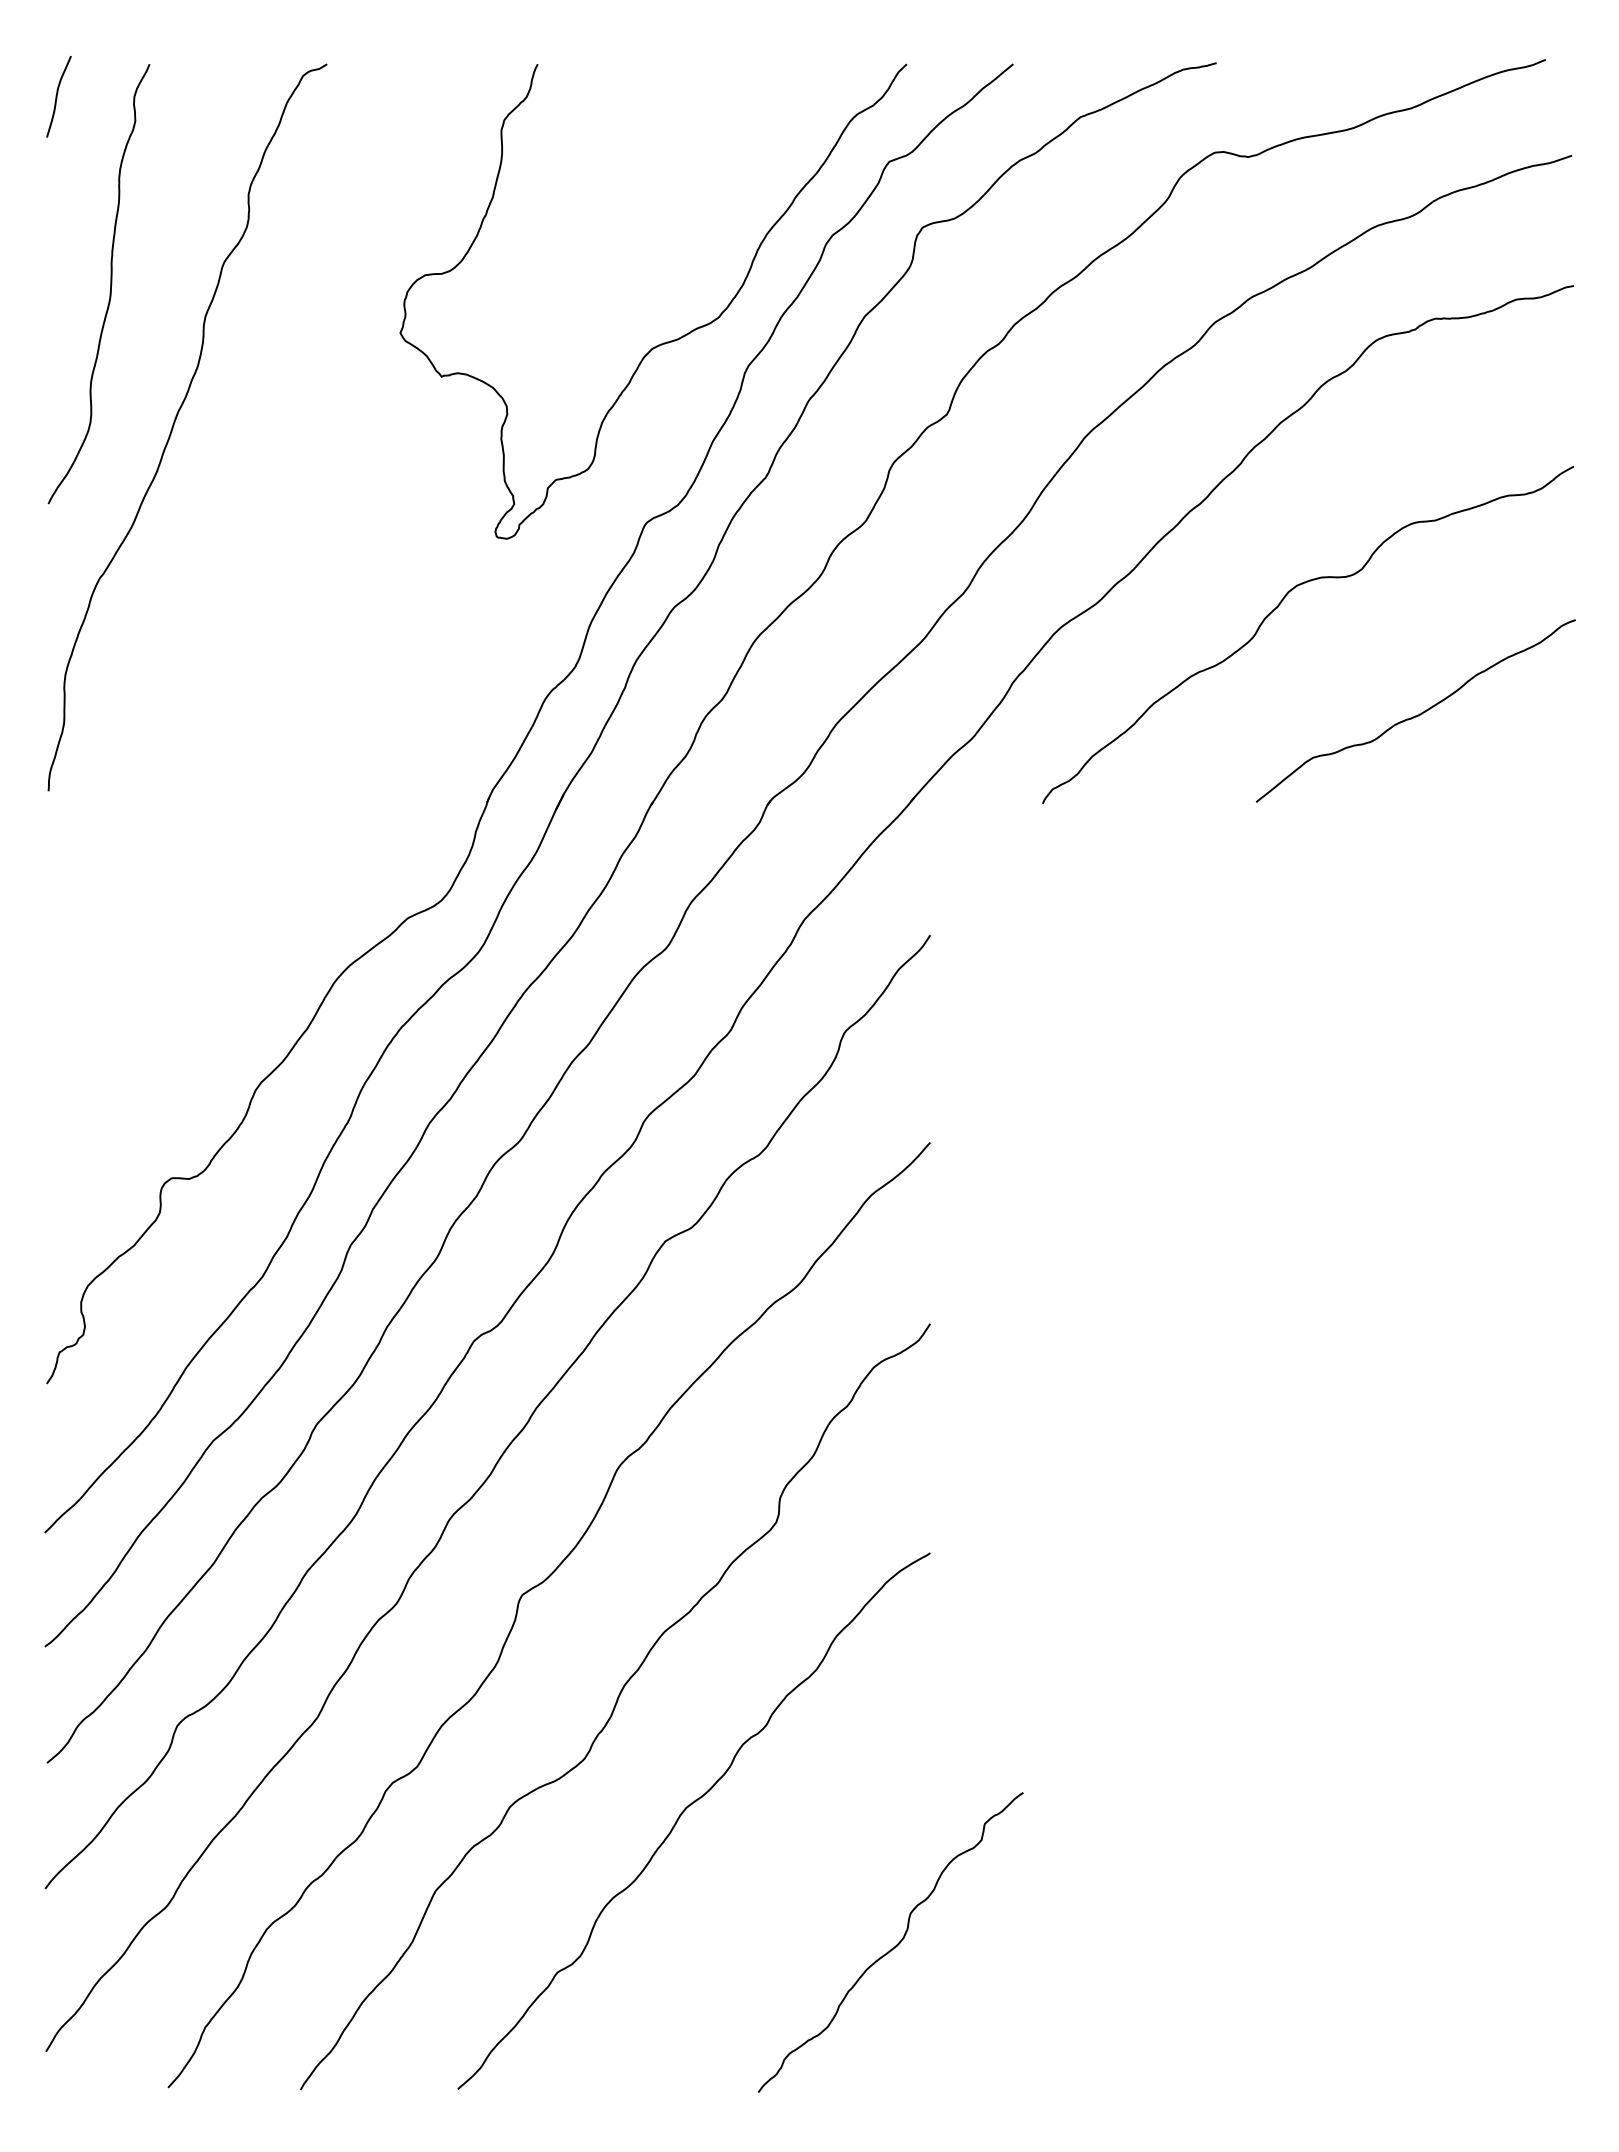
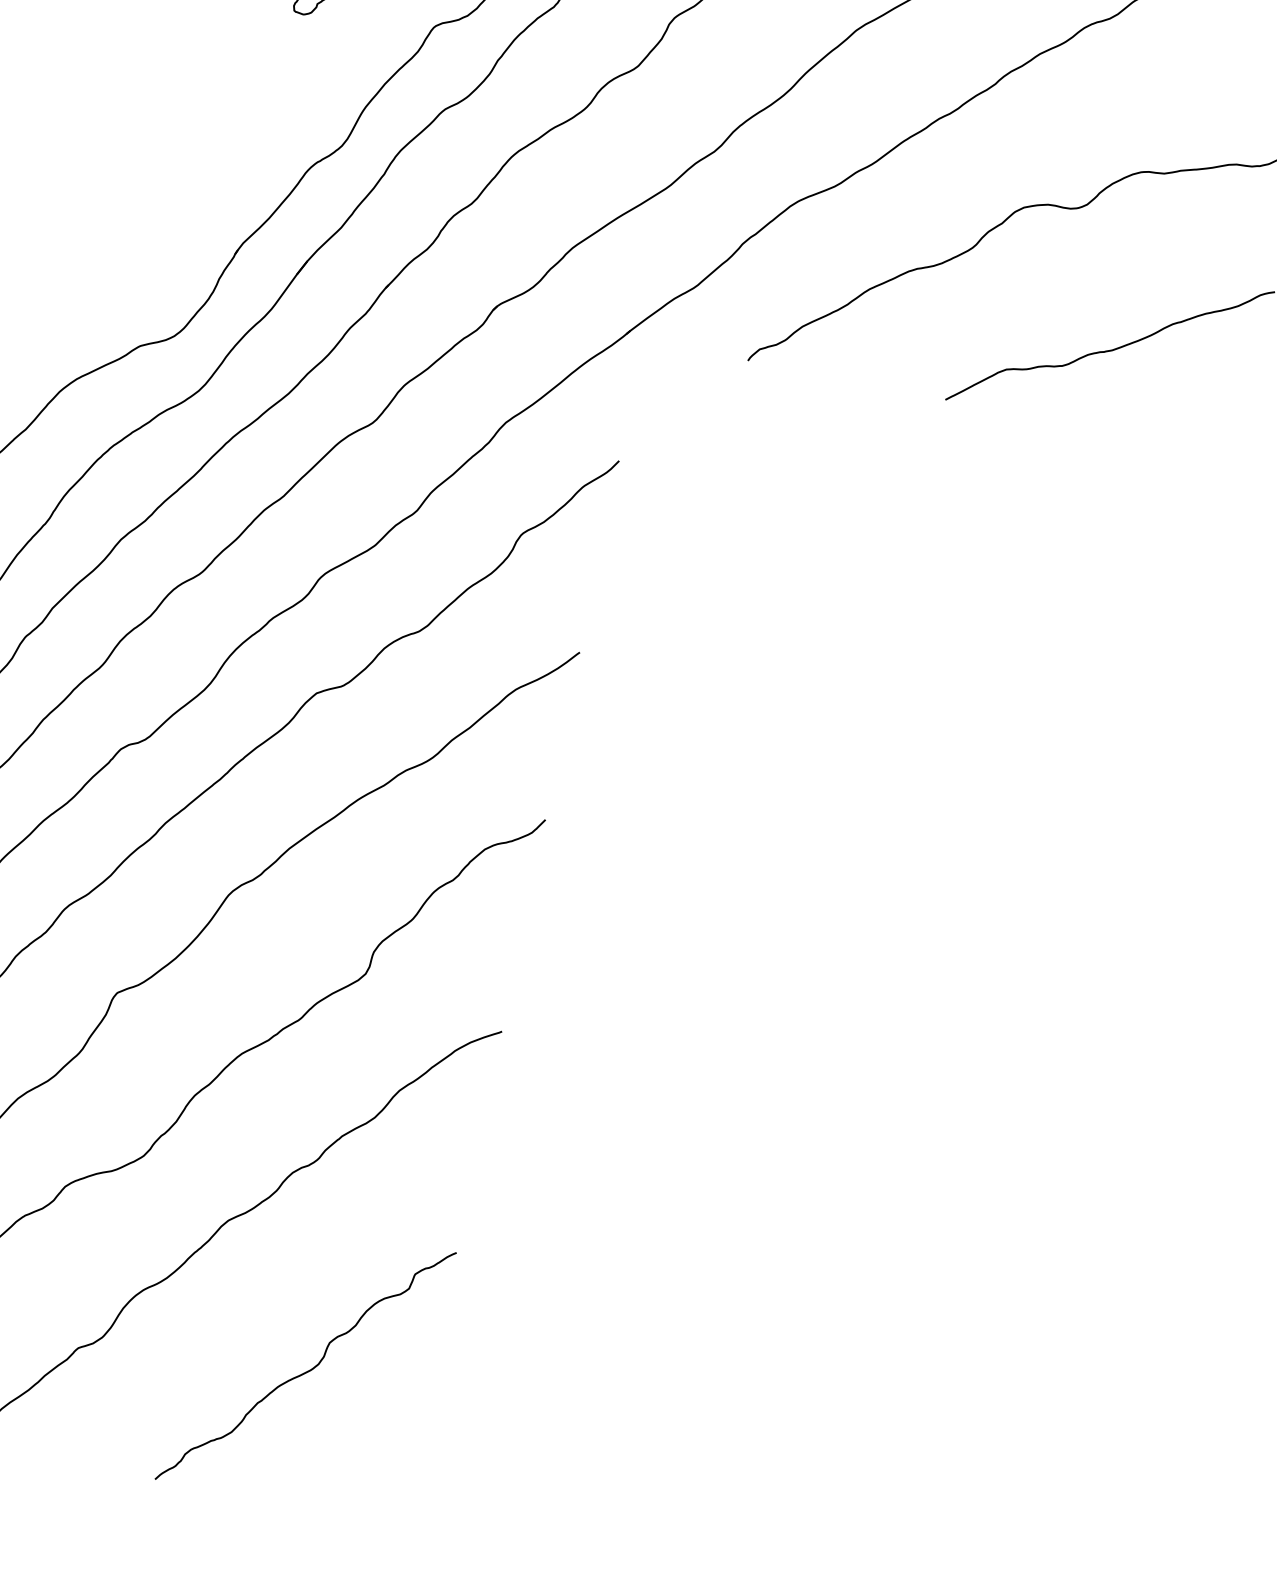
curve: (894, 1946) -> (308, 1370), moved

